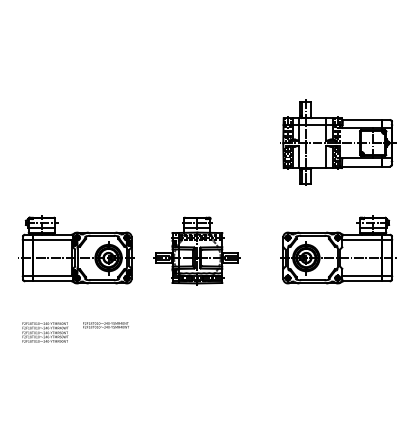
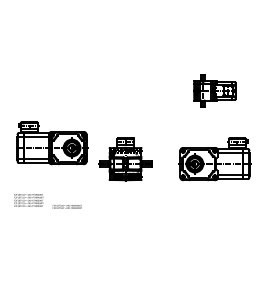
part: (337, 142) -> (214, 90), size x0.6
part: (77, 250) -> (52, 143), moved
text: (44, 332) -> (28, 200), moved

